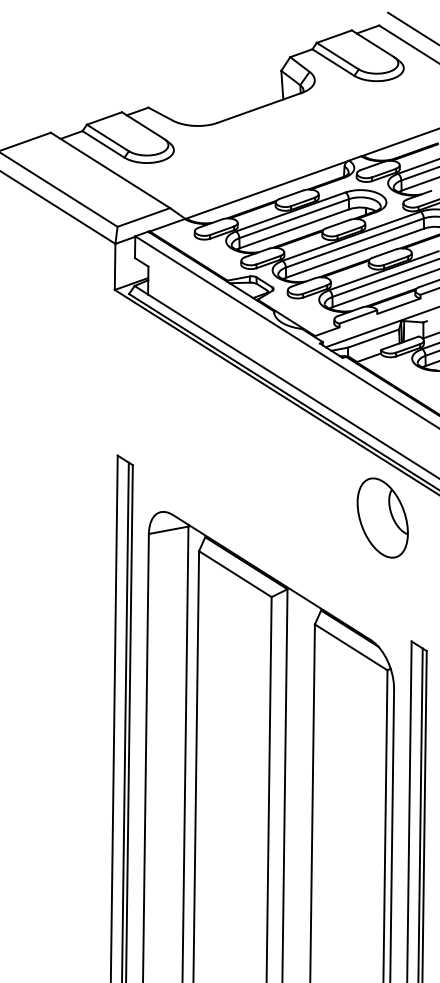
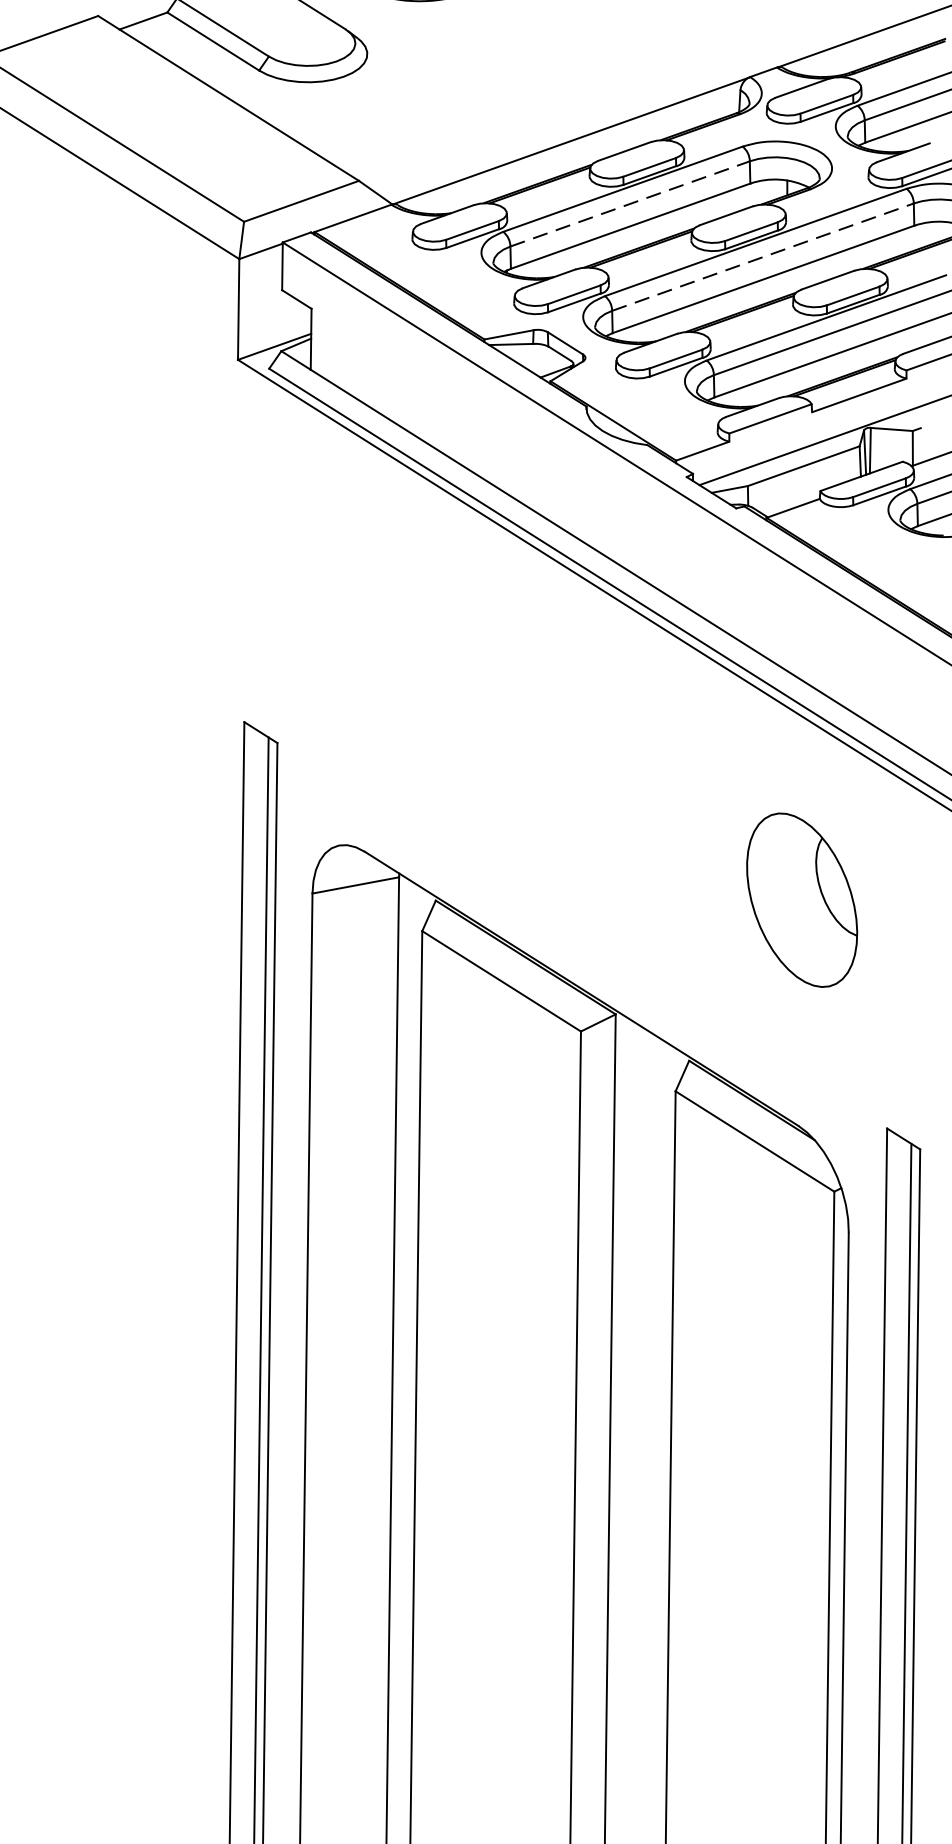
line: (294, 218) -> (630, 203), solid -> dashed
line: (355, 242) -> (764, 256), solid -> dashed
part: (382, 517) -> (801, 898), moved

